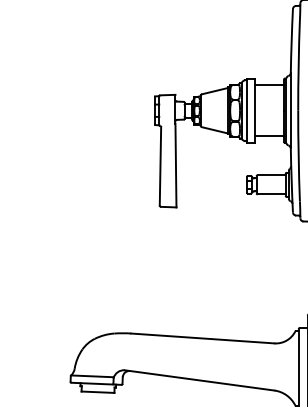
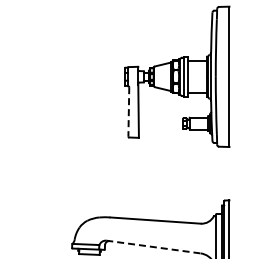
line: (159, 165) -> (128, 111), solid -> dashed
line: (199, 381) -> (153, 247), solid -> dashed

